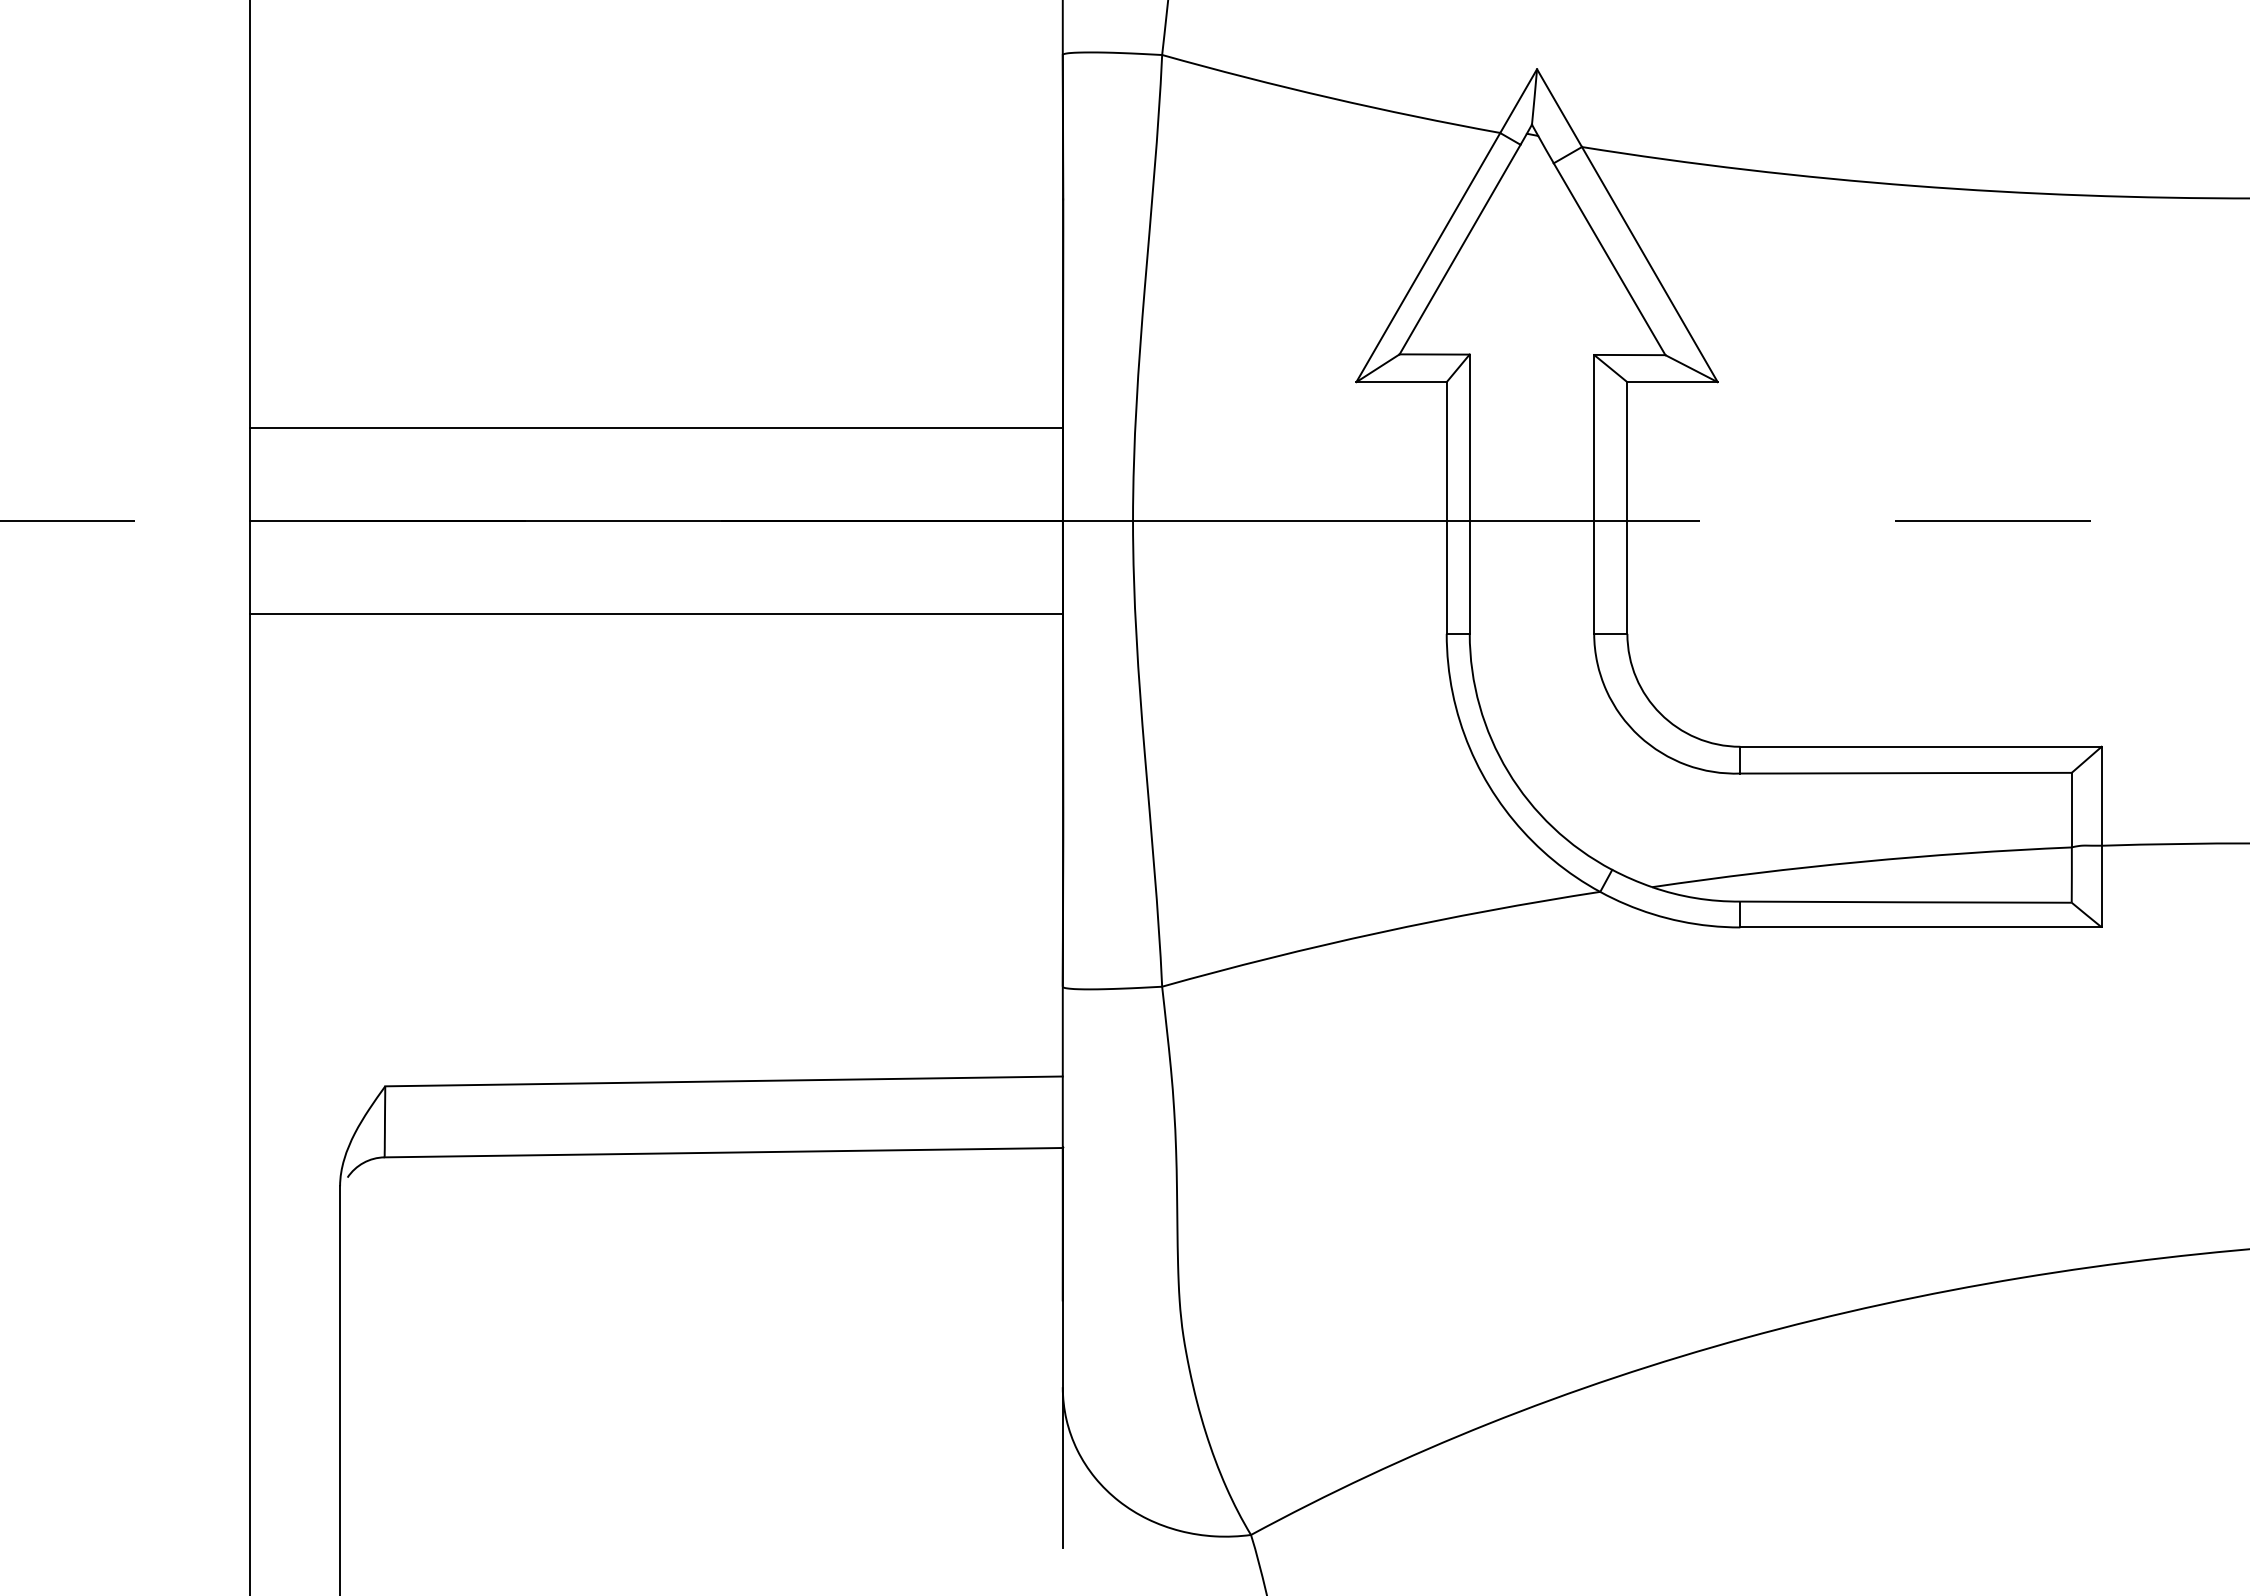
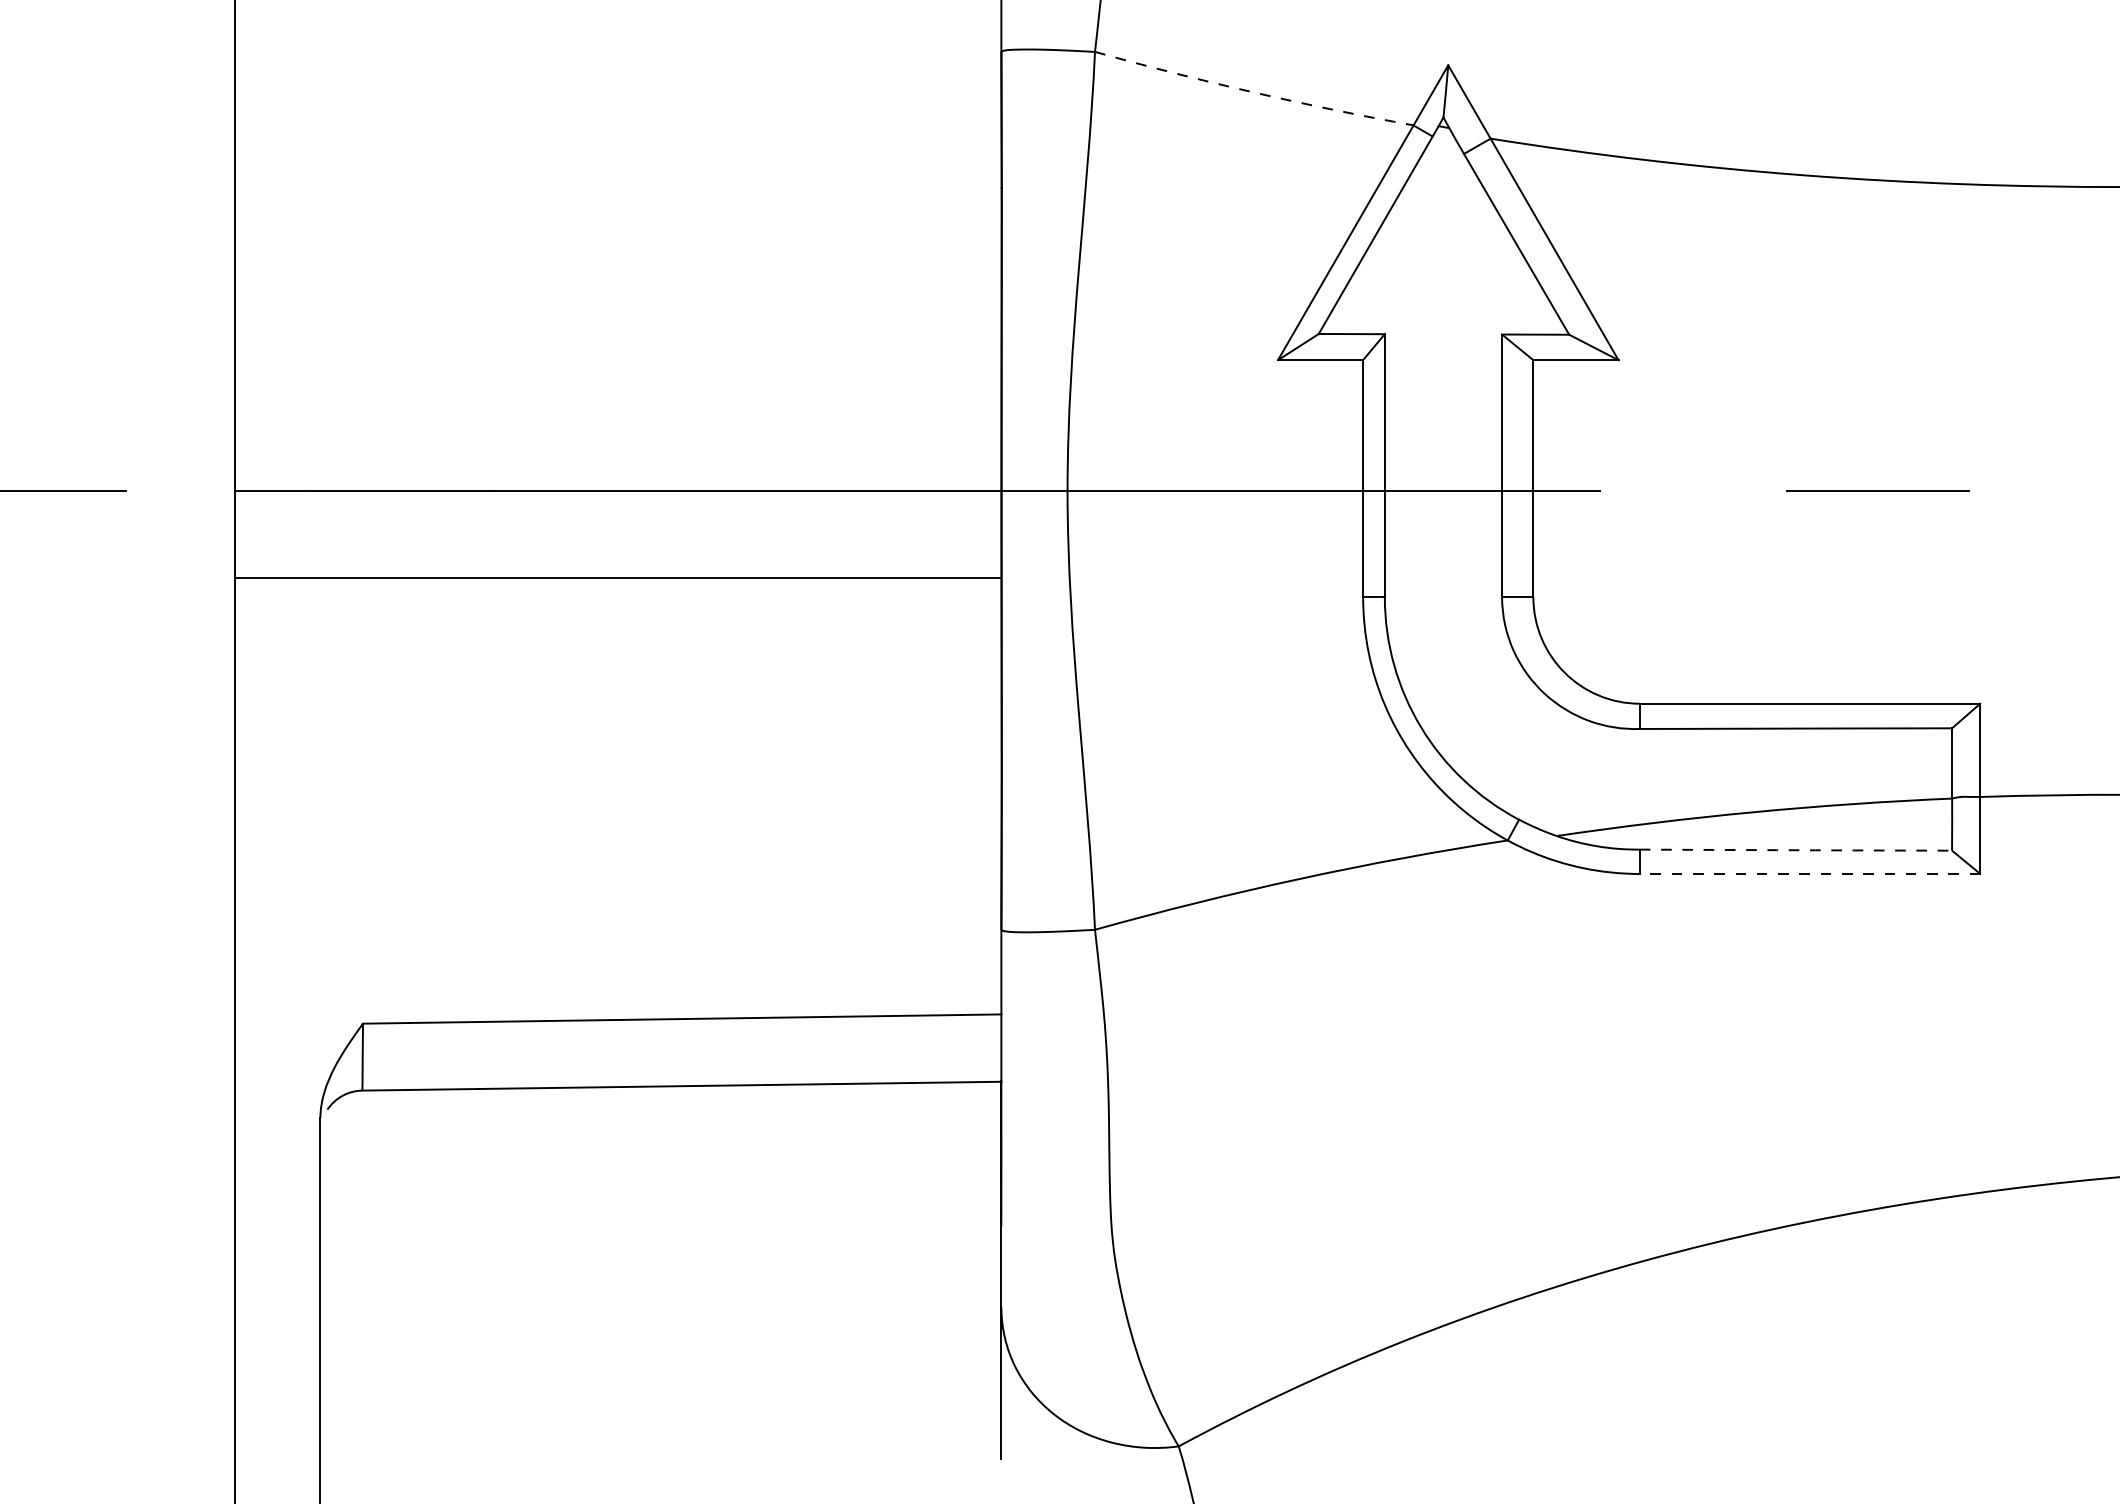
arc: (1330, 98) -> (1253, 92), solid -> dashed
line: (656, 428) -> (618, 403), removed
arc: (1905, 902) -> (1795, 850), solid -> dashed
line: (1920, 926) -> (1809, 873), solid -> dashed

